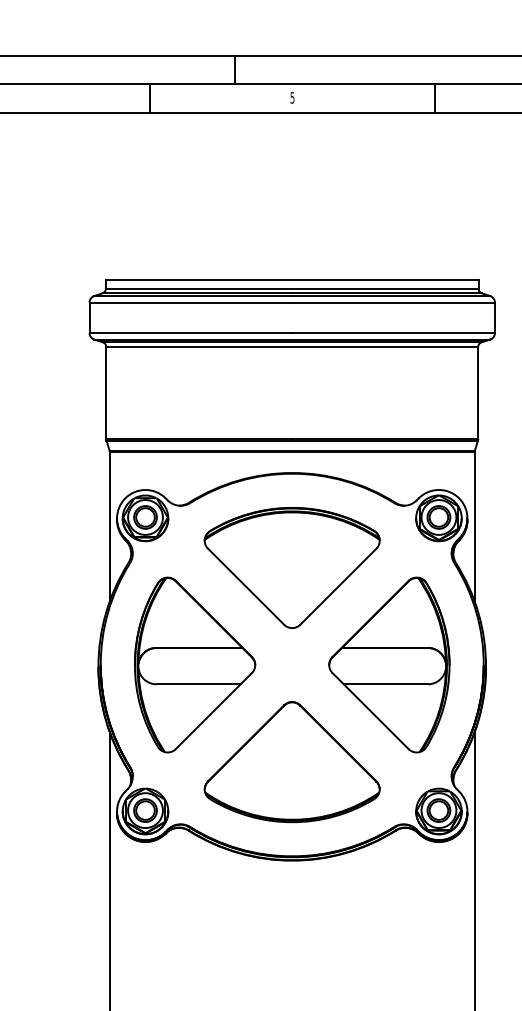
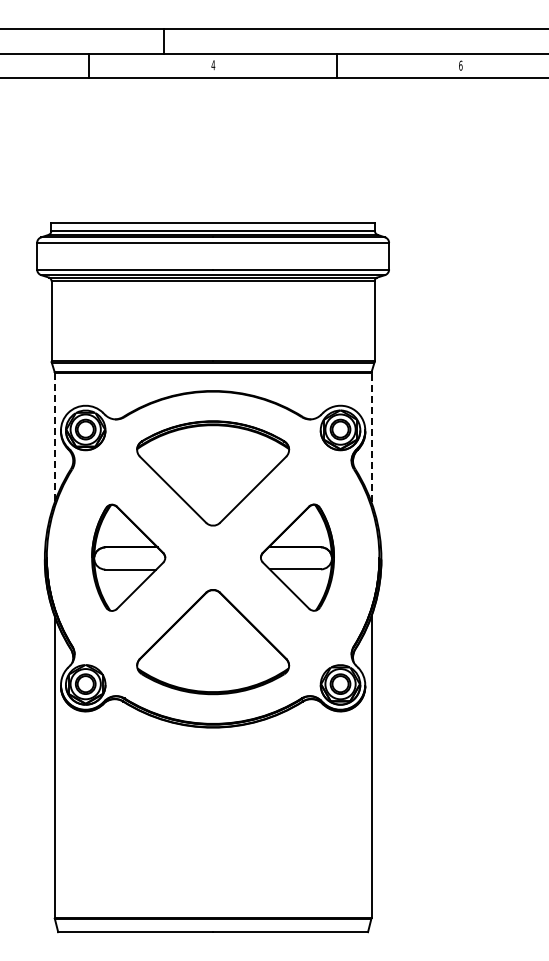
text: (292, 98) -> (213, 65), 5 -> 4
line: (109, 526) -> (54, 437), solid -> dashed
line: (474, 526) -> (371, 437), solid -> dashed
part: (194, 664) -> (128, 557), size x0.7
part: (389, 664) -> (297, 557), size x0.7

